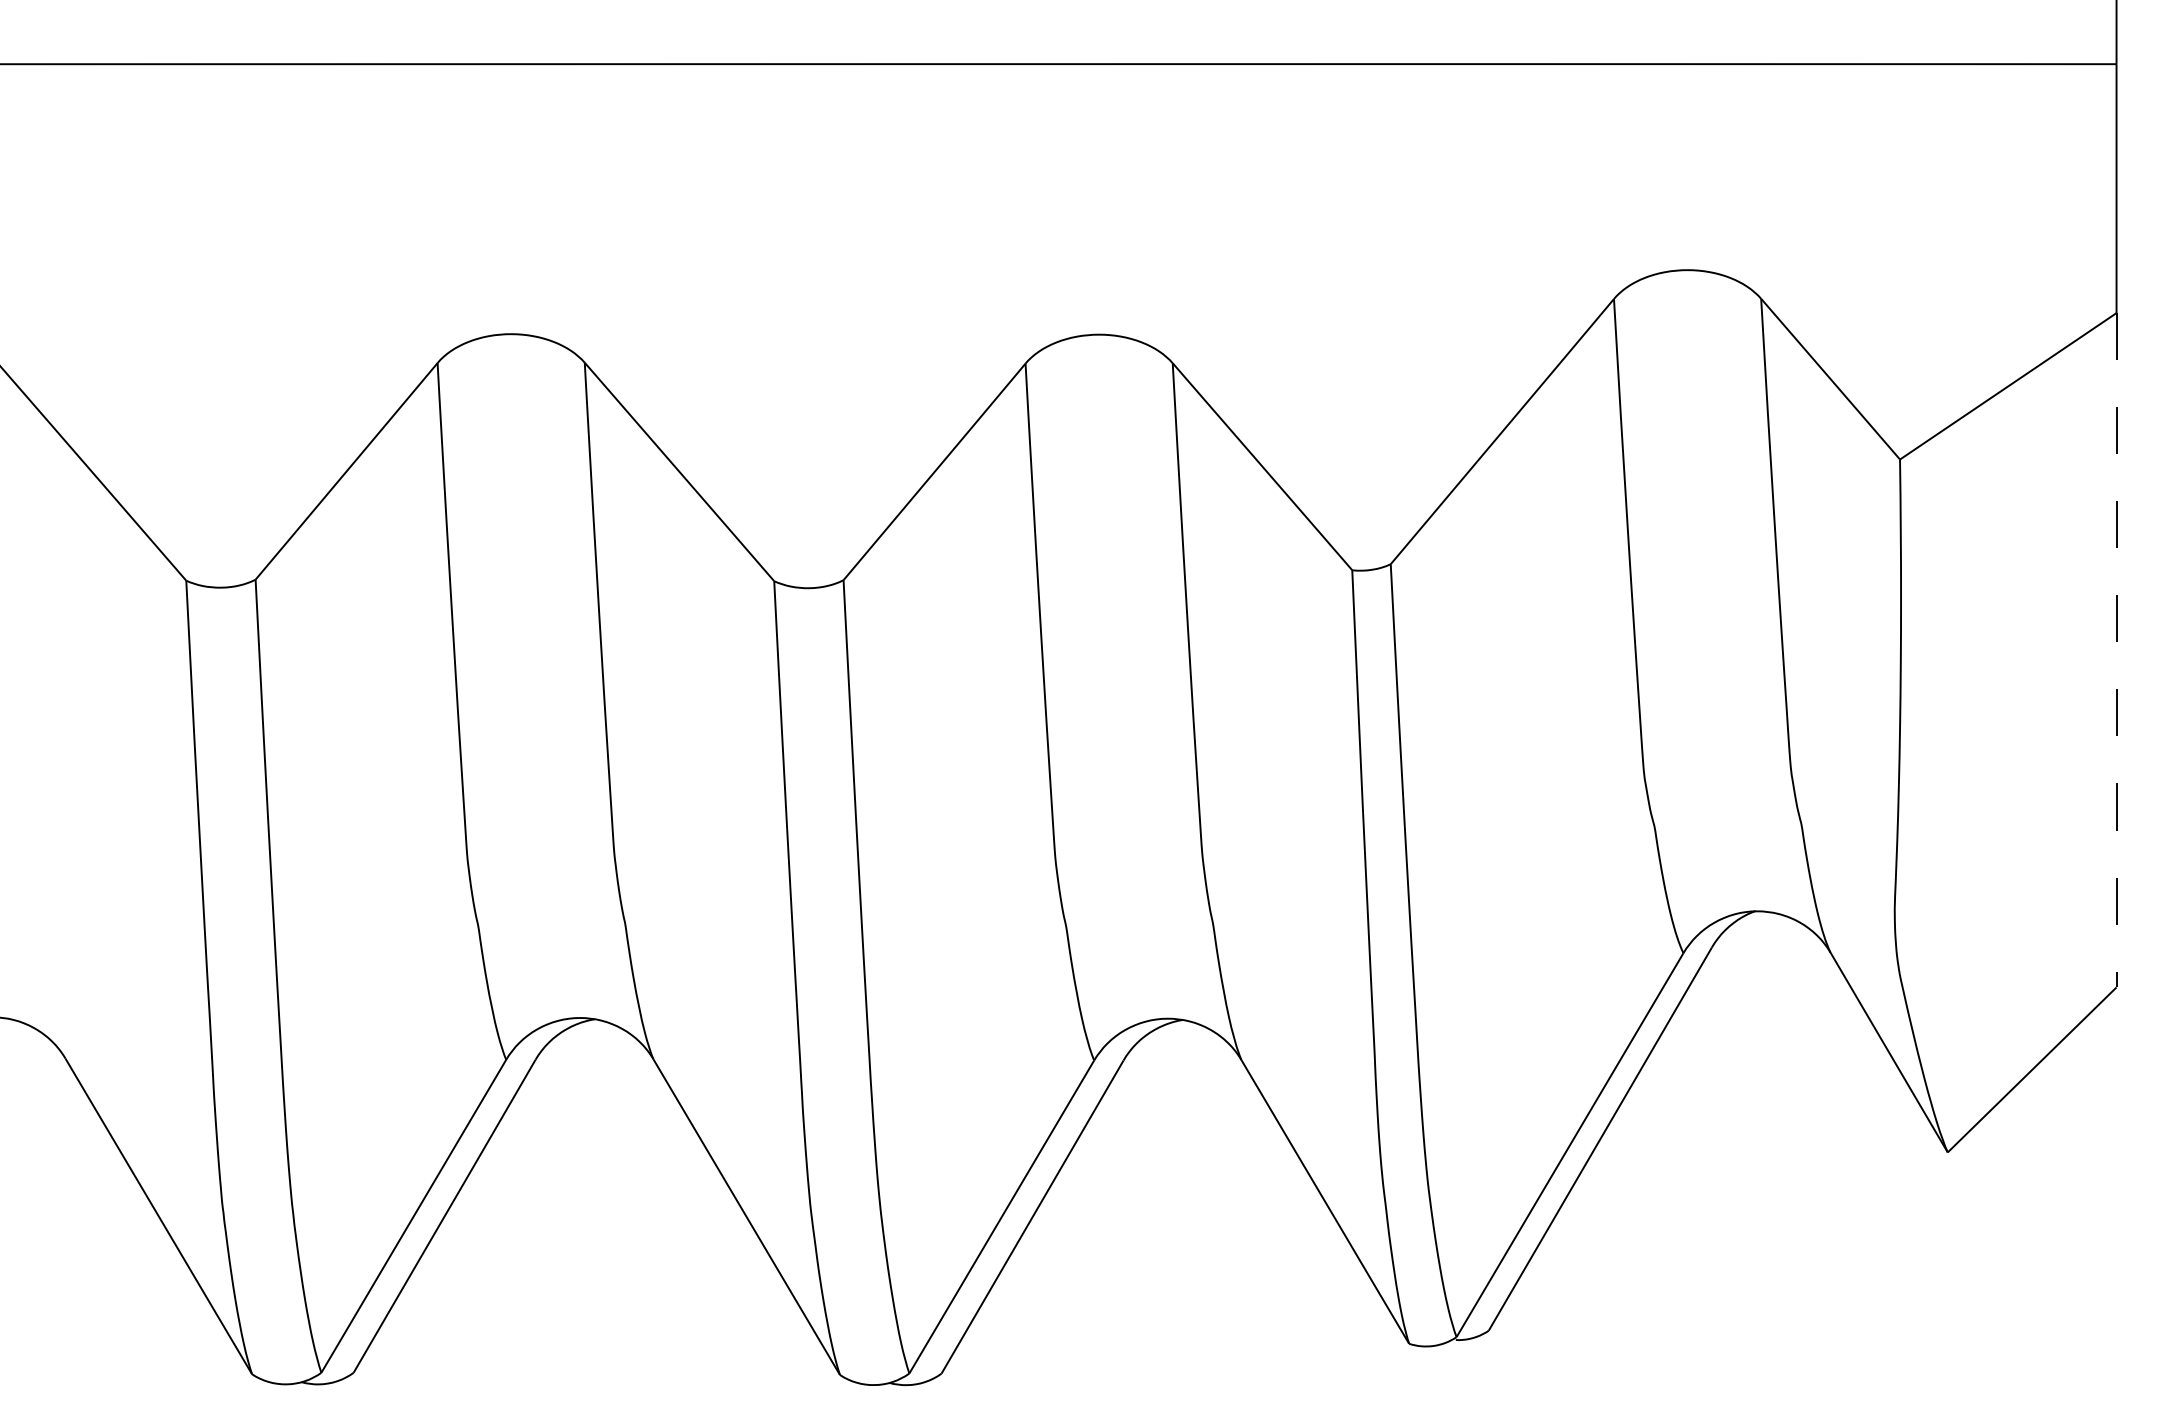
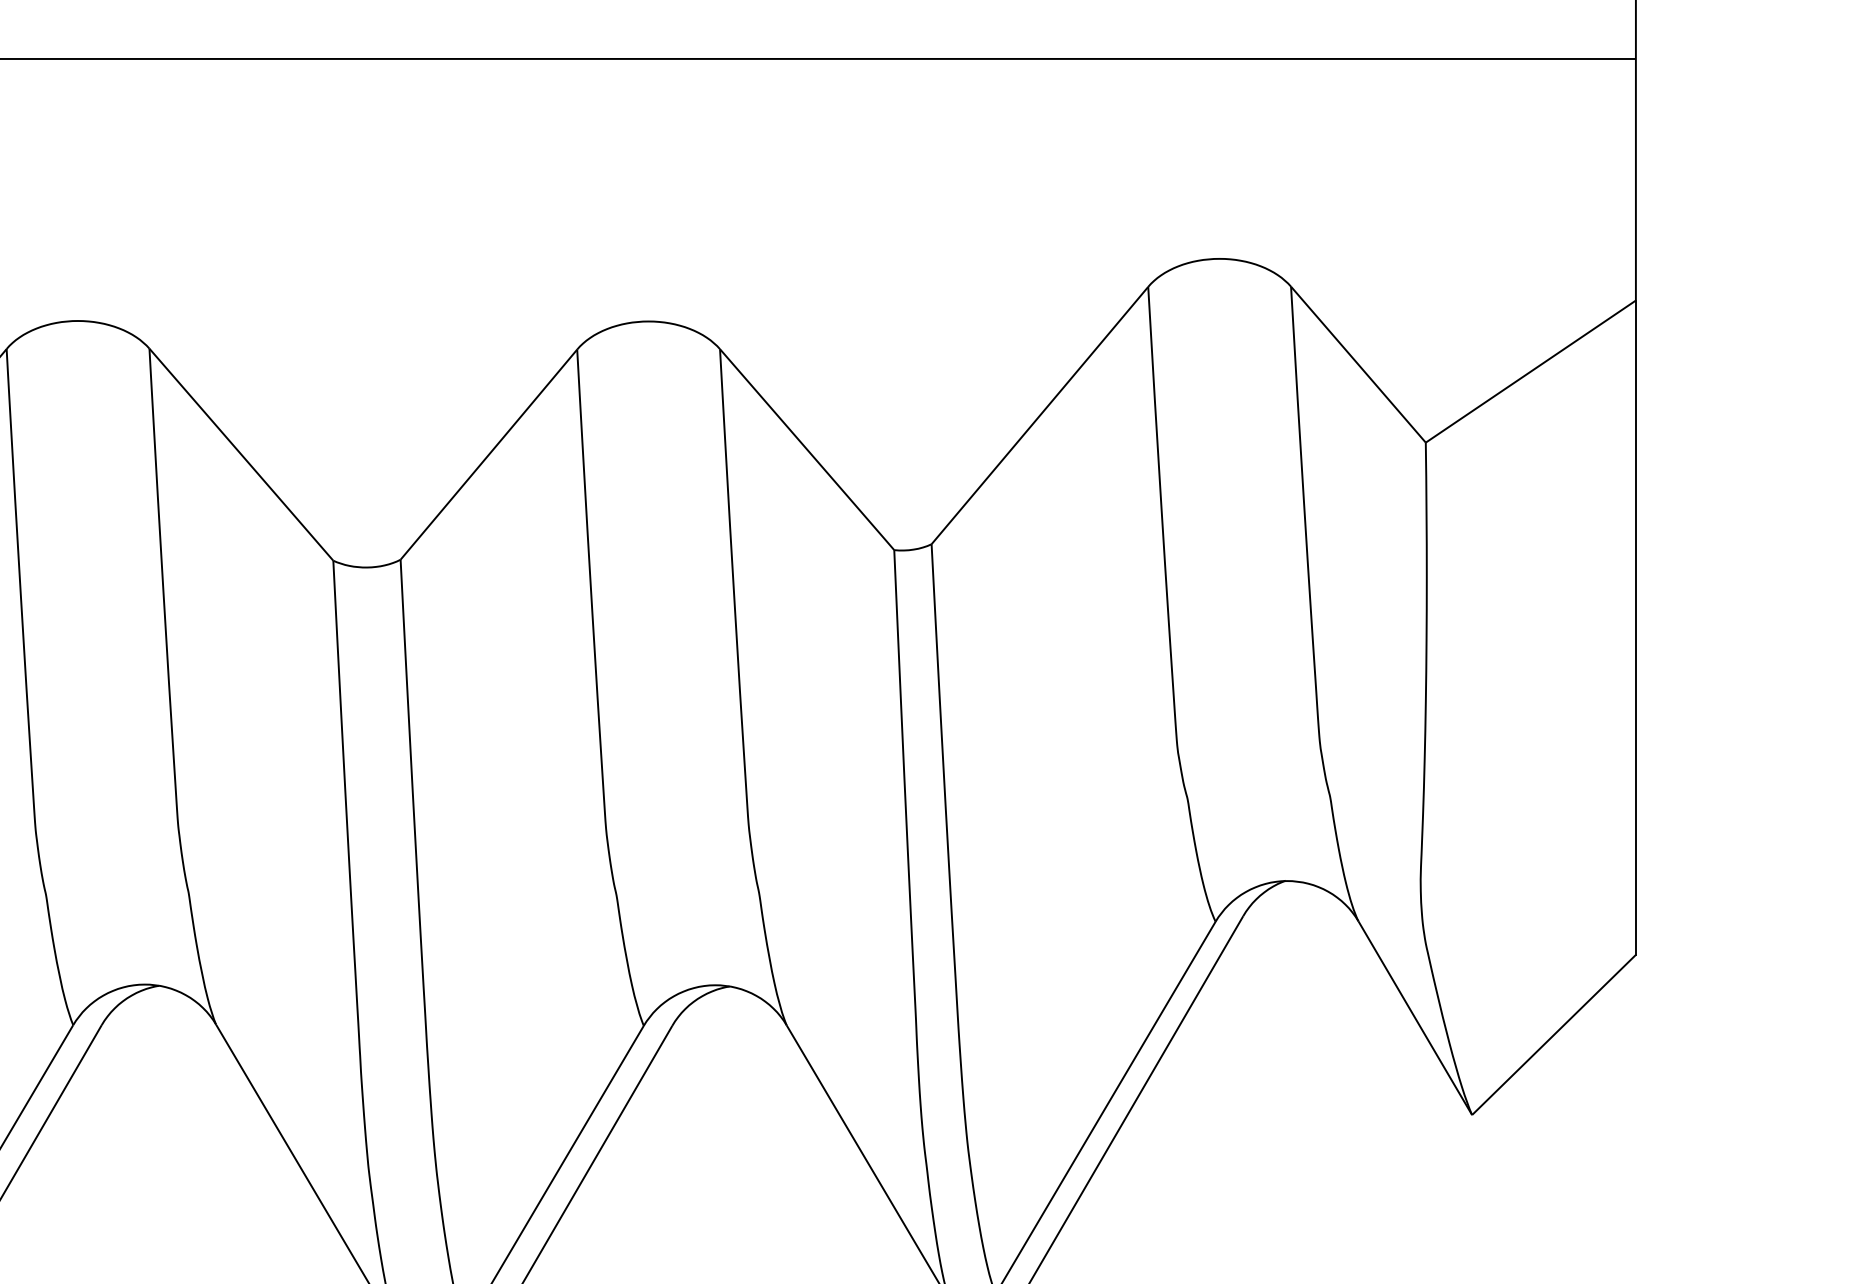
line: (2116, 650) -> (1635, 627), dashed -> solid

